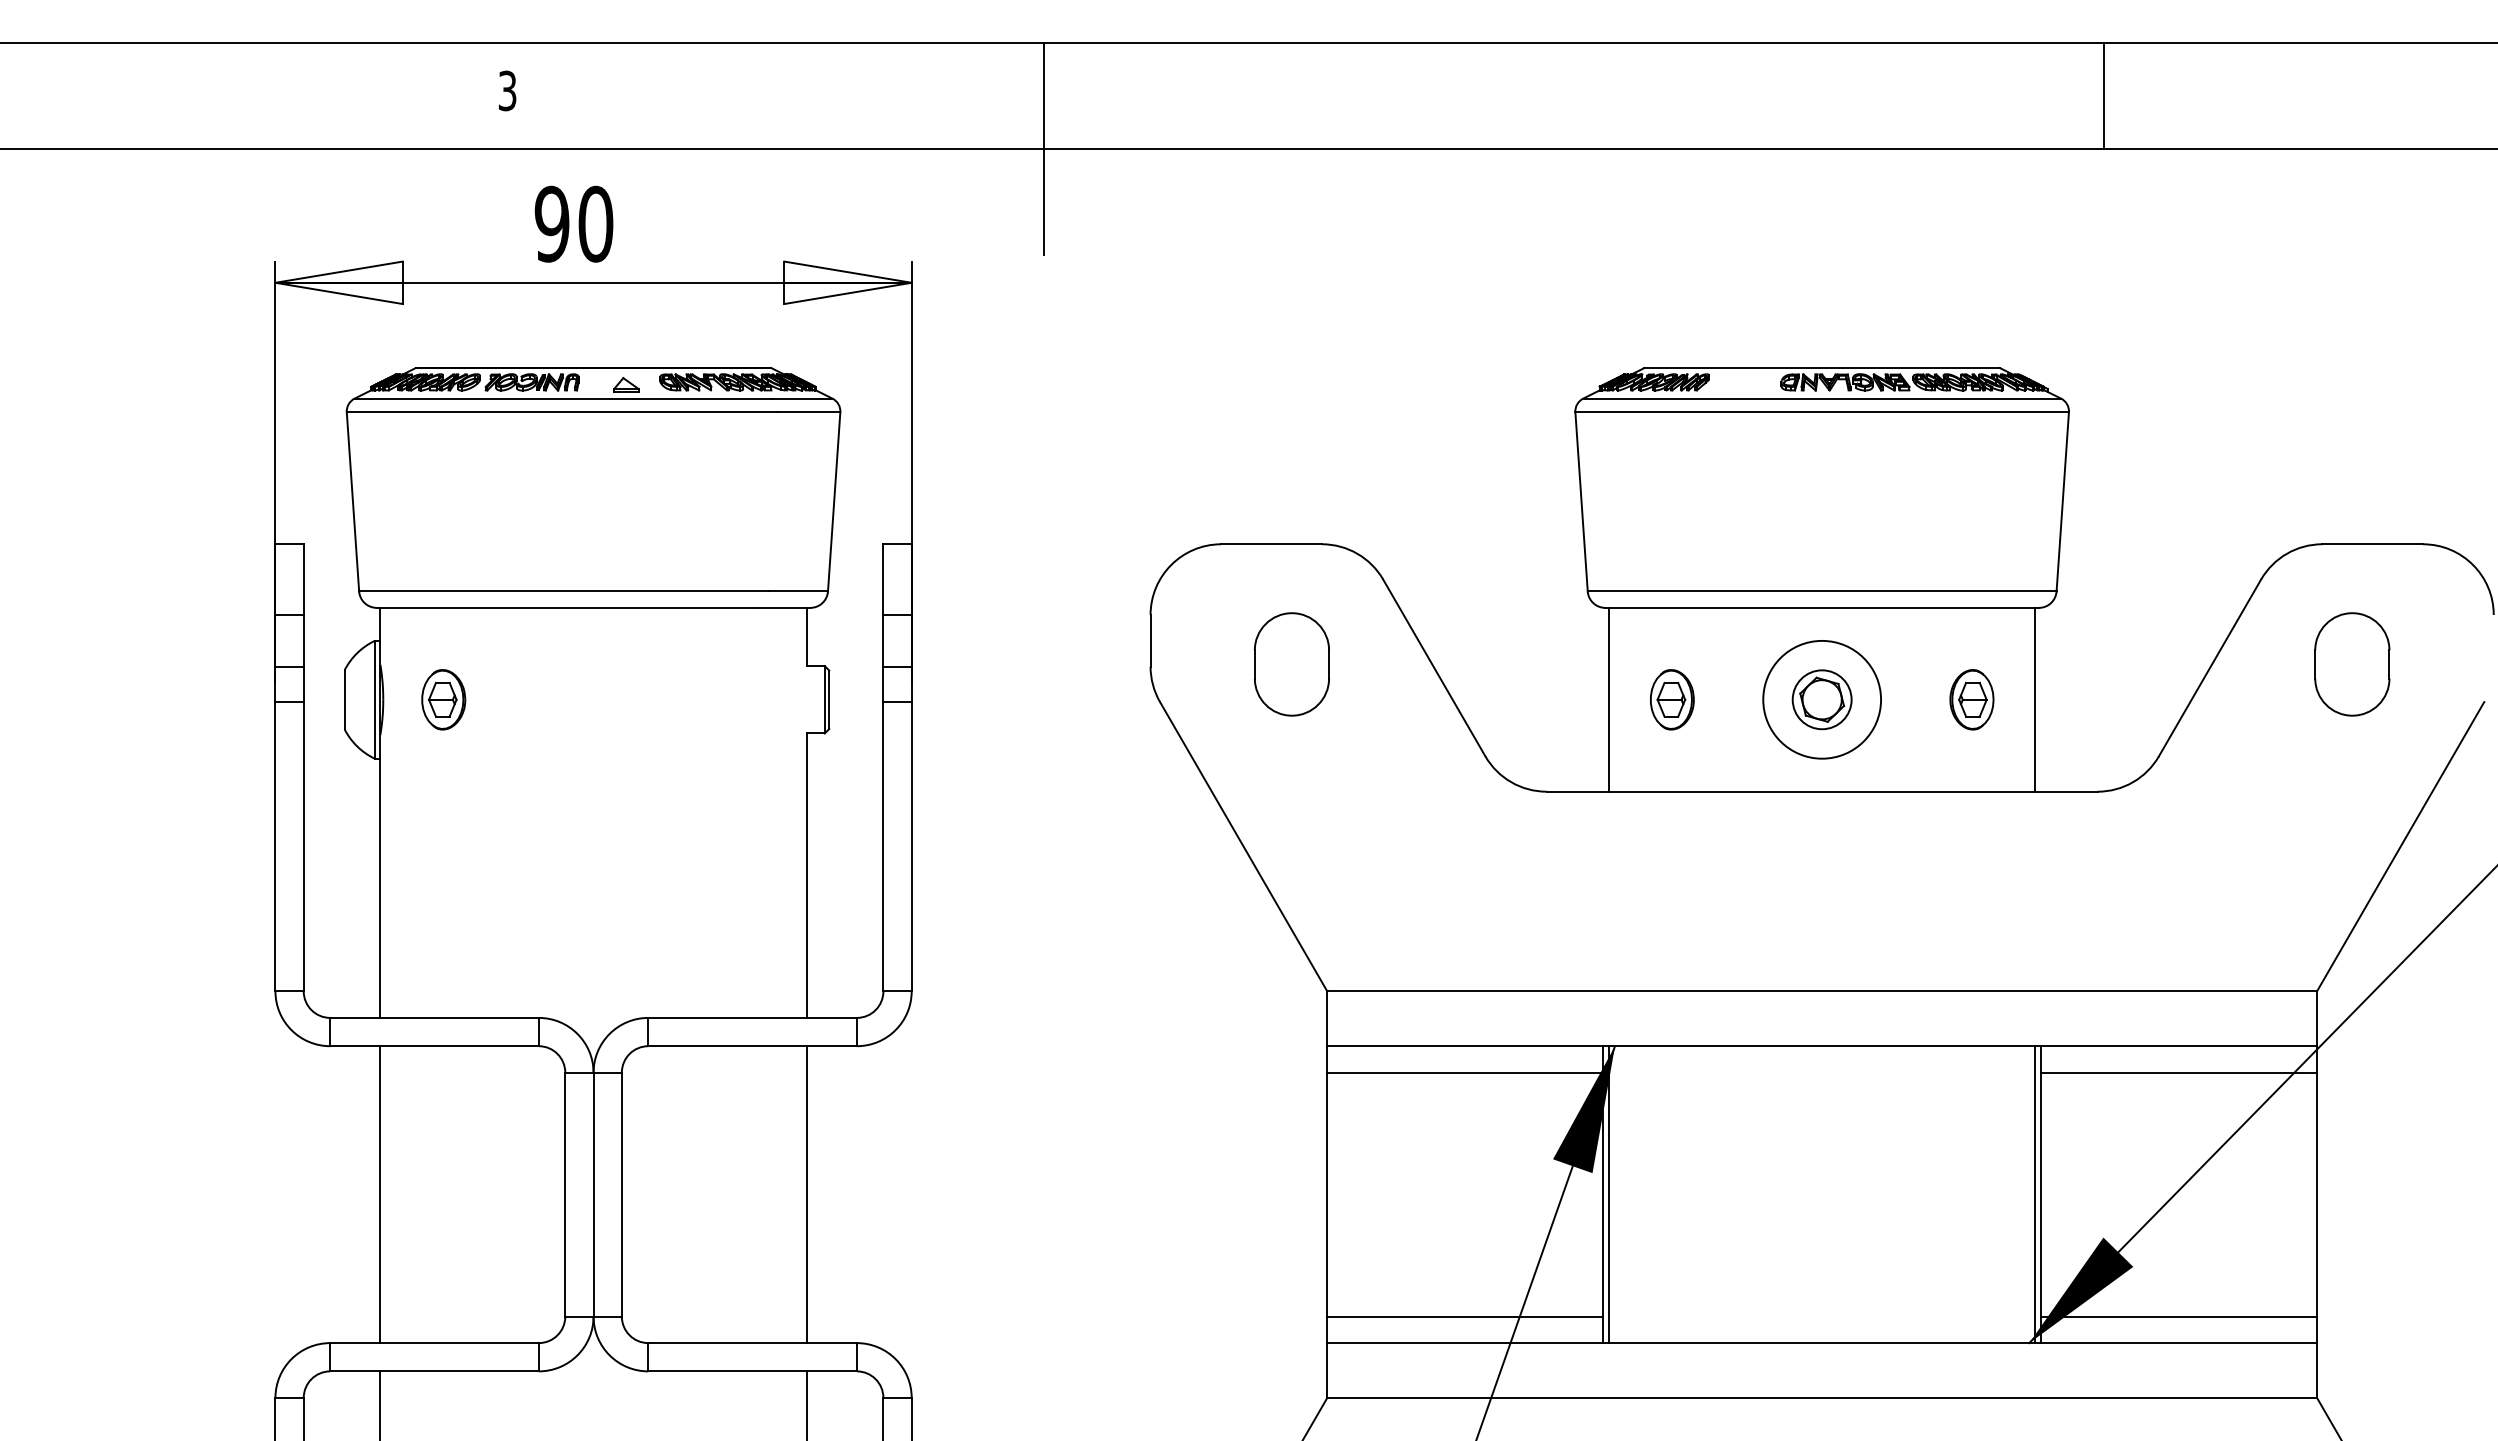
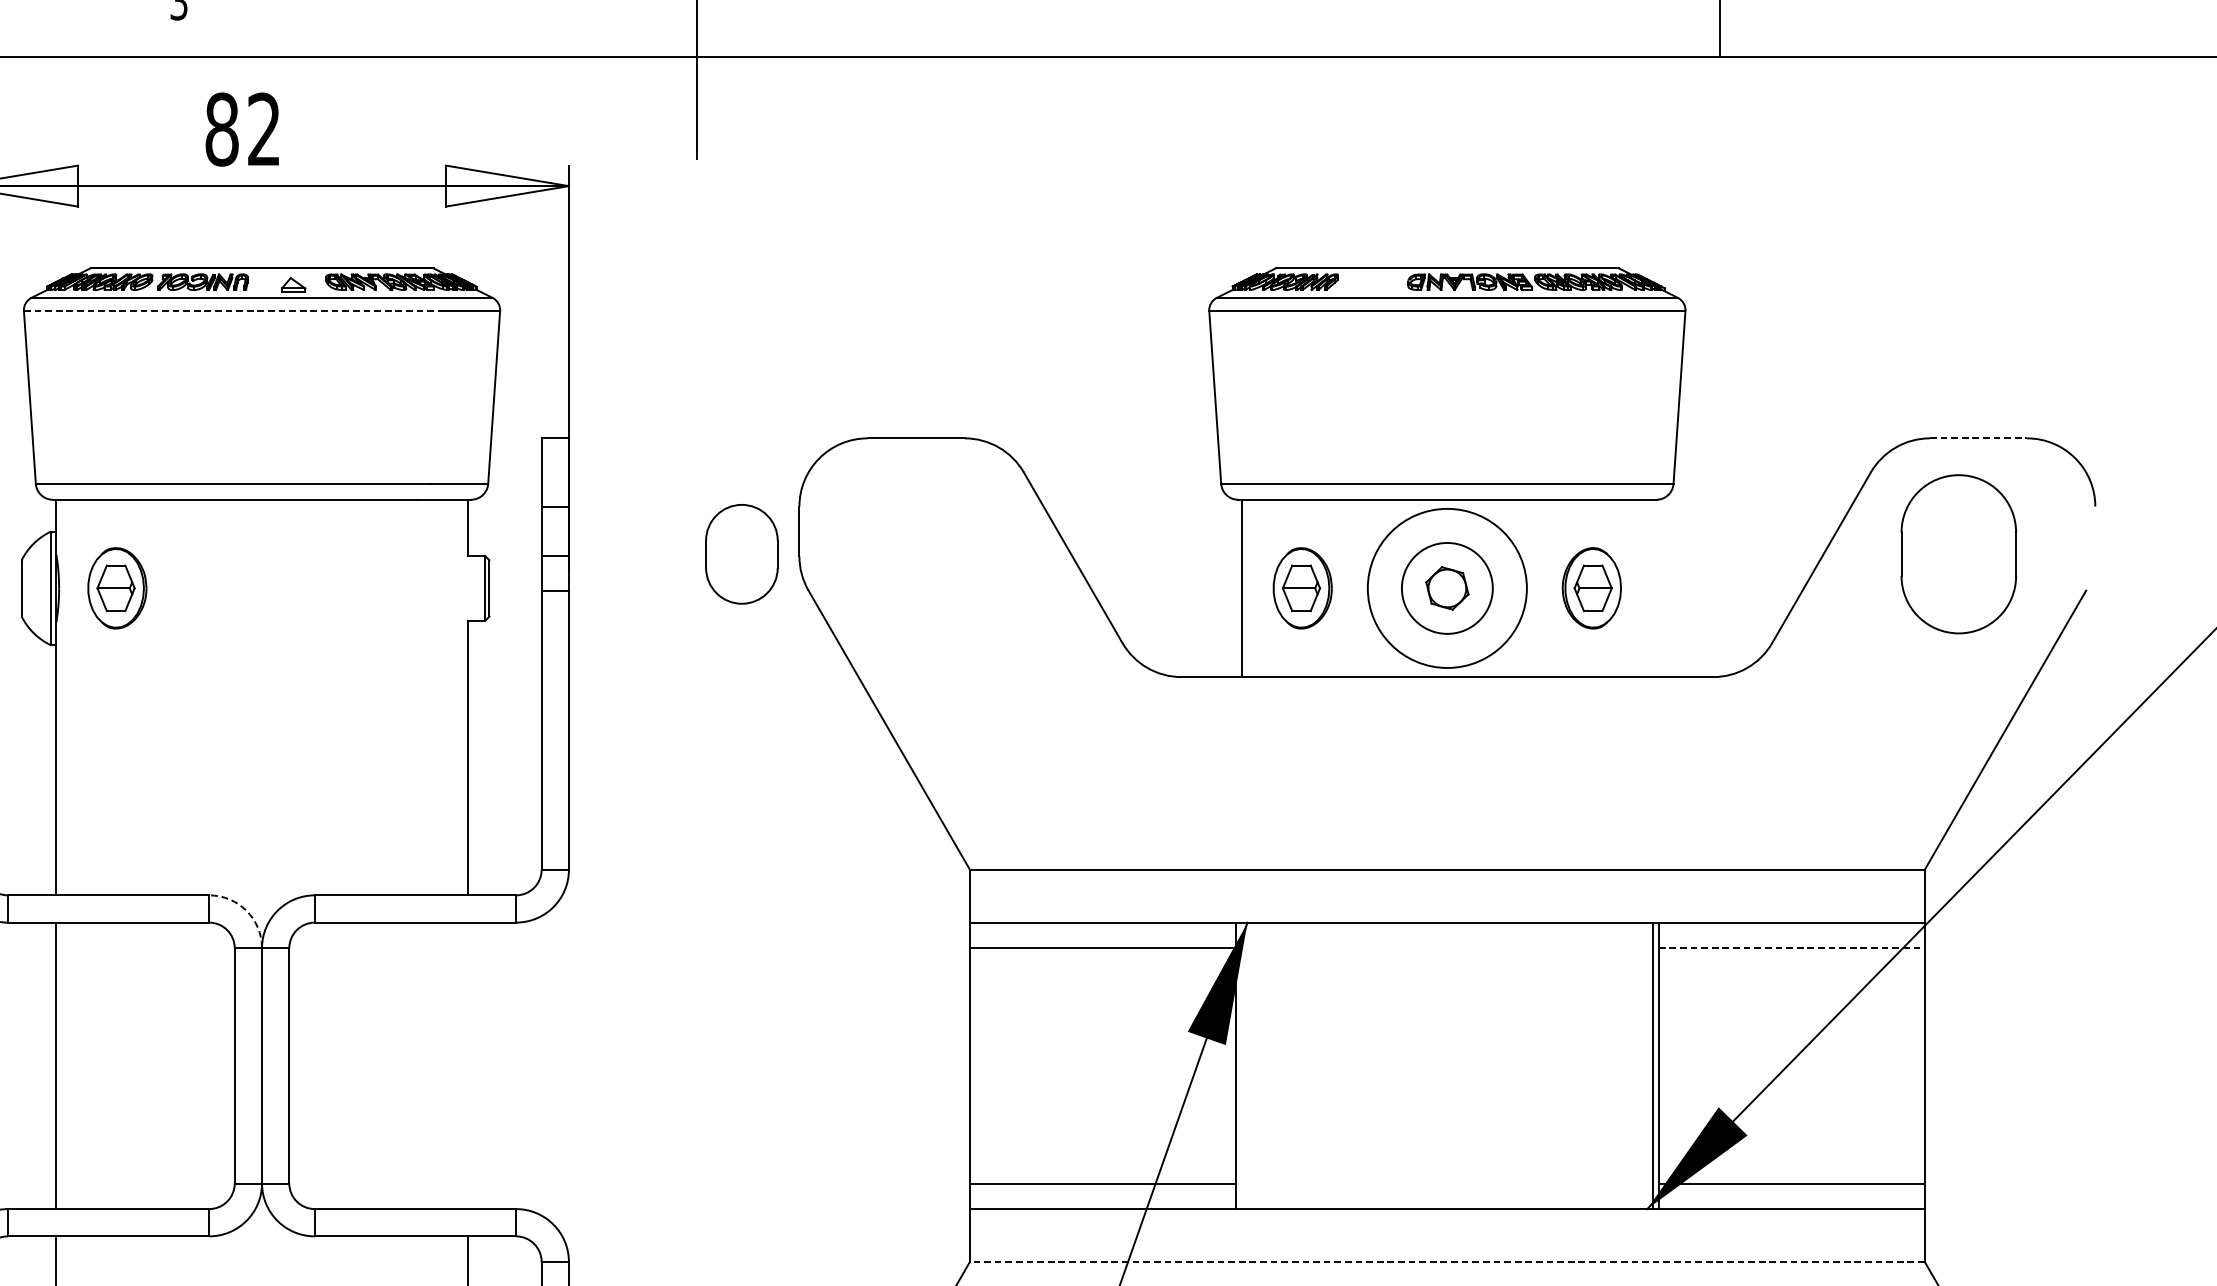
text: (573, 223) -> (242, 128), 90 -> 82
line: (562, 412) -> (232, 311), solid -> dashed
line: (2373, 544) -> (1979, 438), solid -> dashed
part: (1291, 664) -> (741, 554), moved
part: (2352, 664) -> (1959, 554), size x1.6
part: (443, 699) -> (117, 588), size x1.4
part: (1672, 699) -> (1302, 588), size x1.4
circle: (1821, 699) -> (1446, 588), size x1.6
circle: (1822, 699) -> (1447, 588), size x1.4
part: (1971, 699) -> (1591, 588), size x1.4
line: (2035, 699) -> (1653, 588), removed
arc: (577, 1033) -> (246, 910), solid -> dashed
line: (2179, 1072) -> (1792, 948), solid -> dashed
line: (806, 1194) -> (467, 1065), removed
line: (1608, 1194) -> (1241, 1065), removed
line: (1822, 1397) -> (1447, 1261), solid -> dashed

